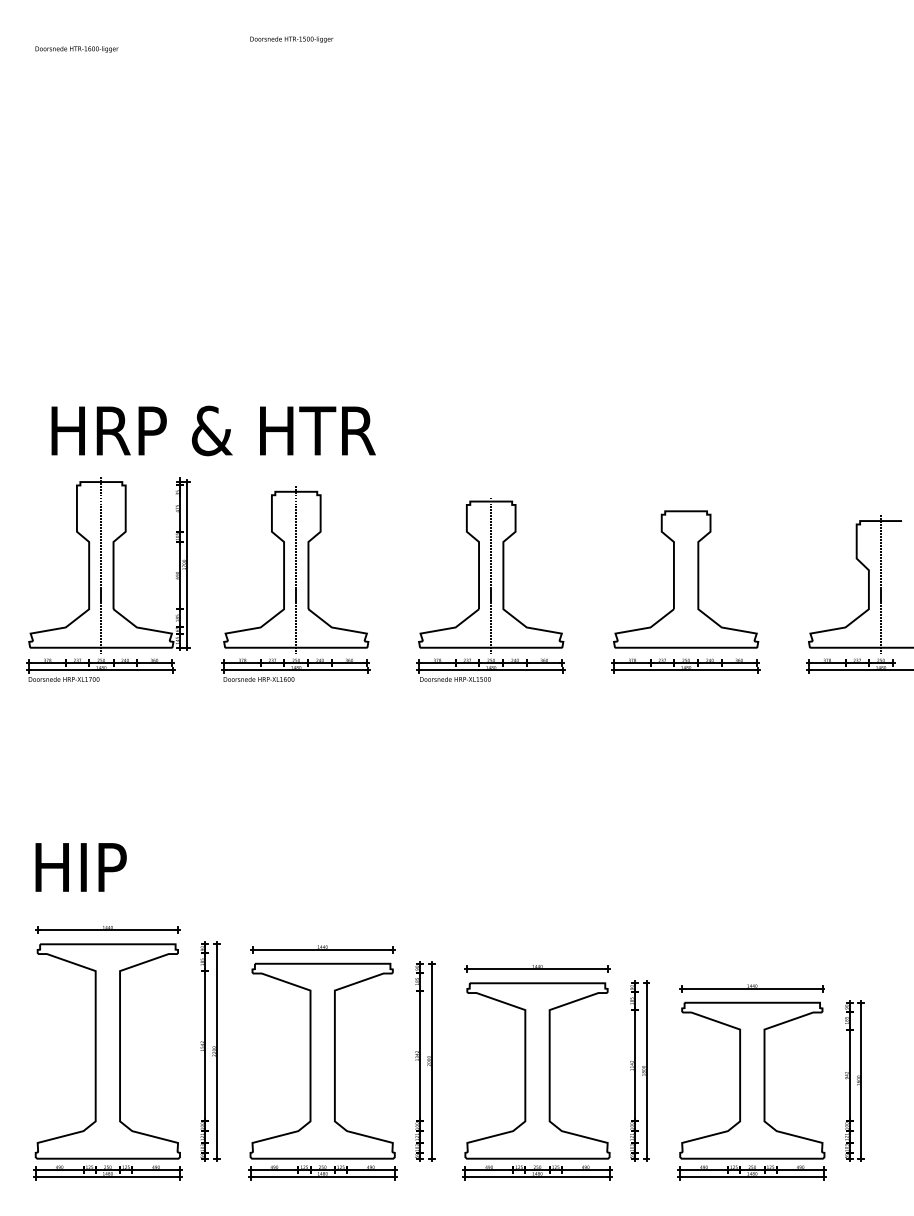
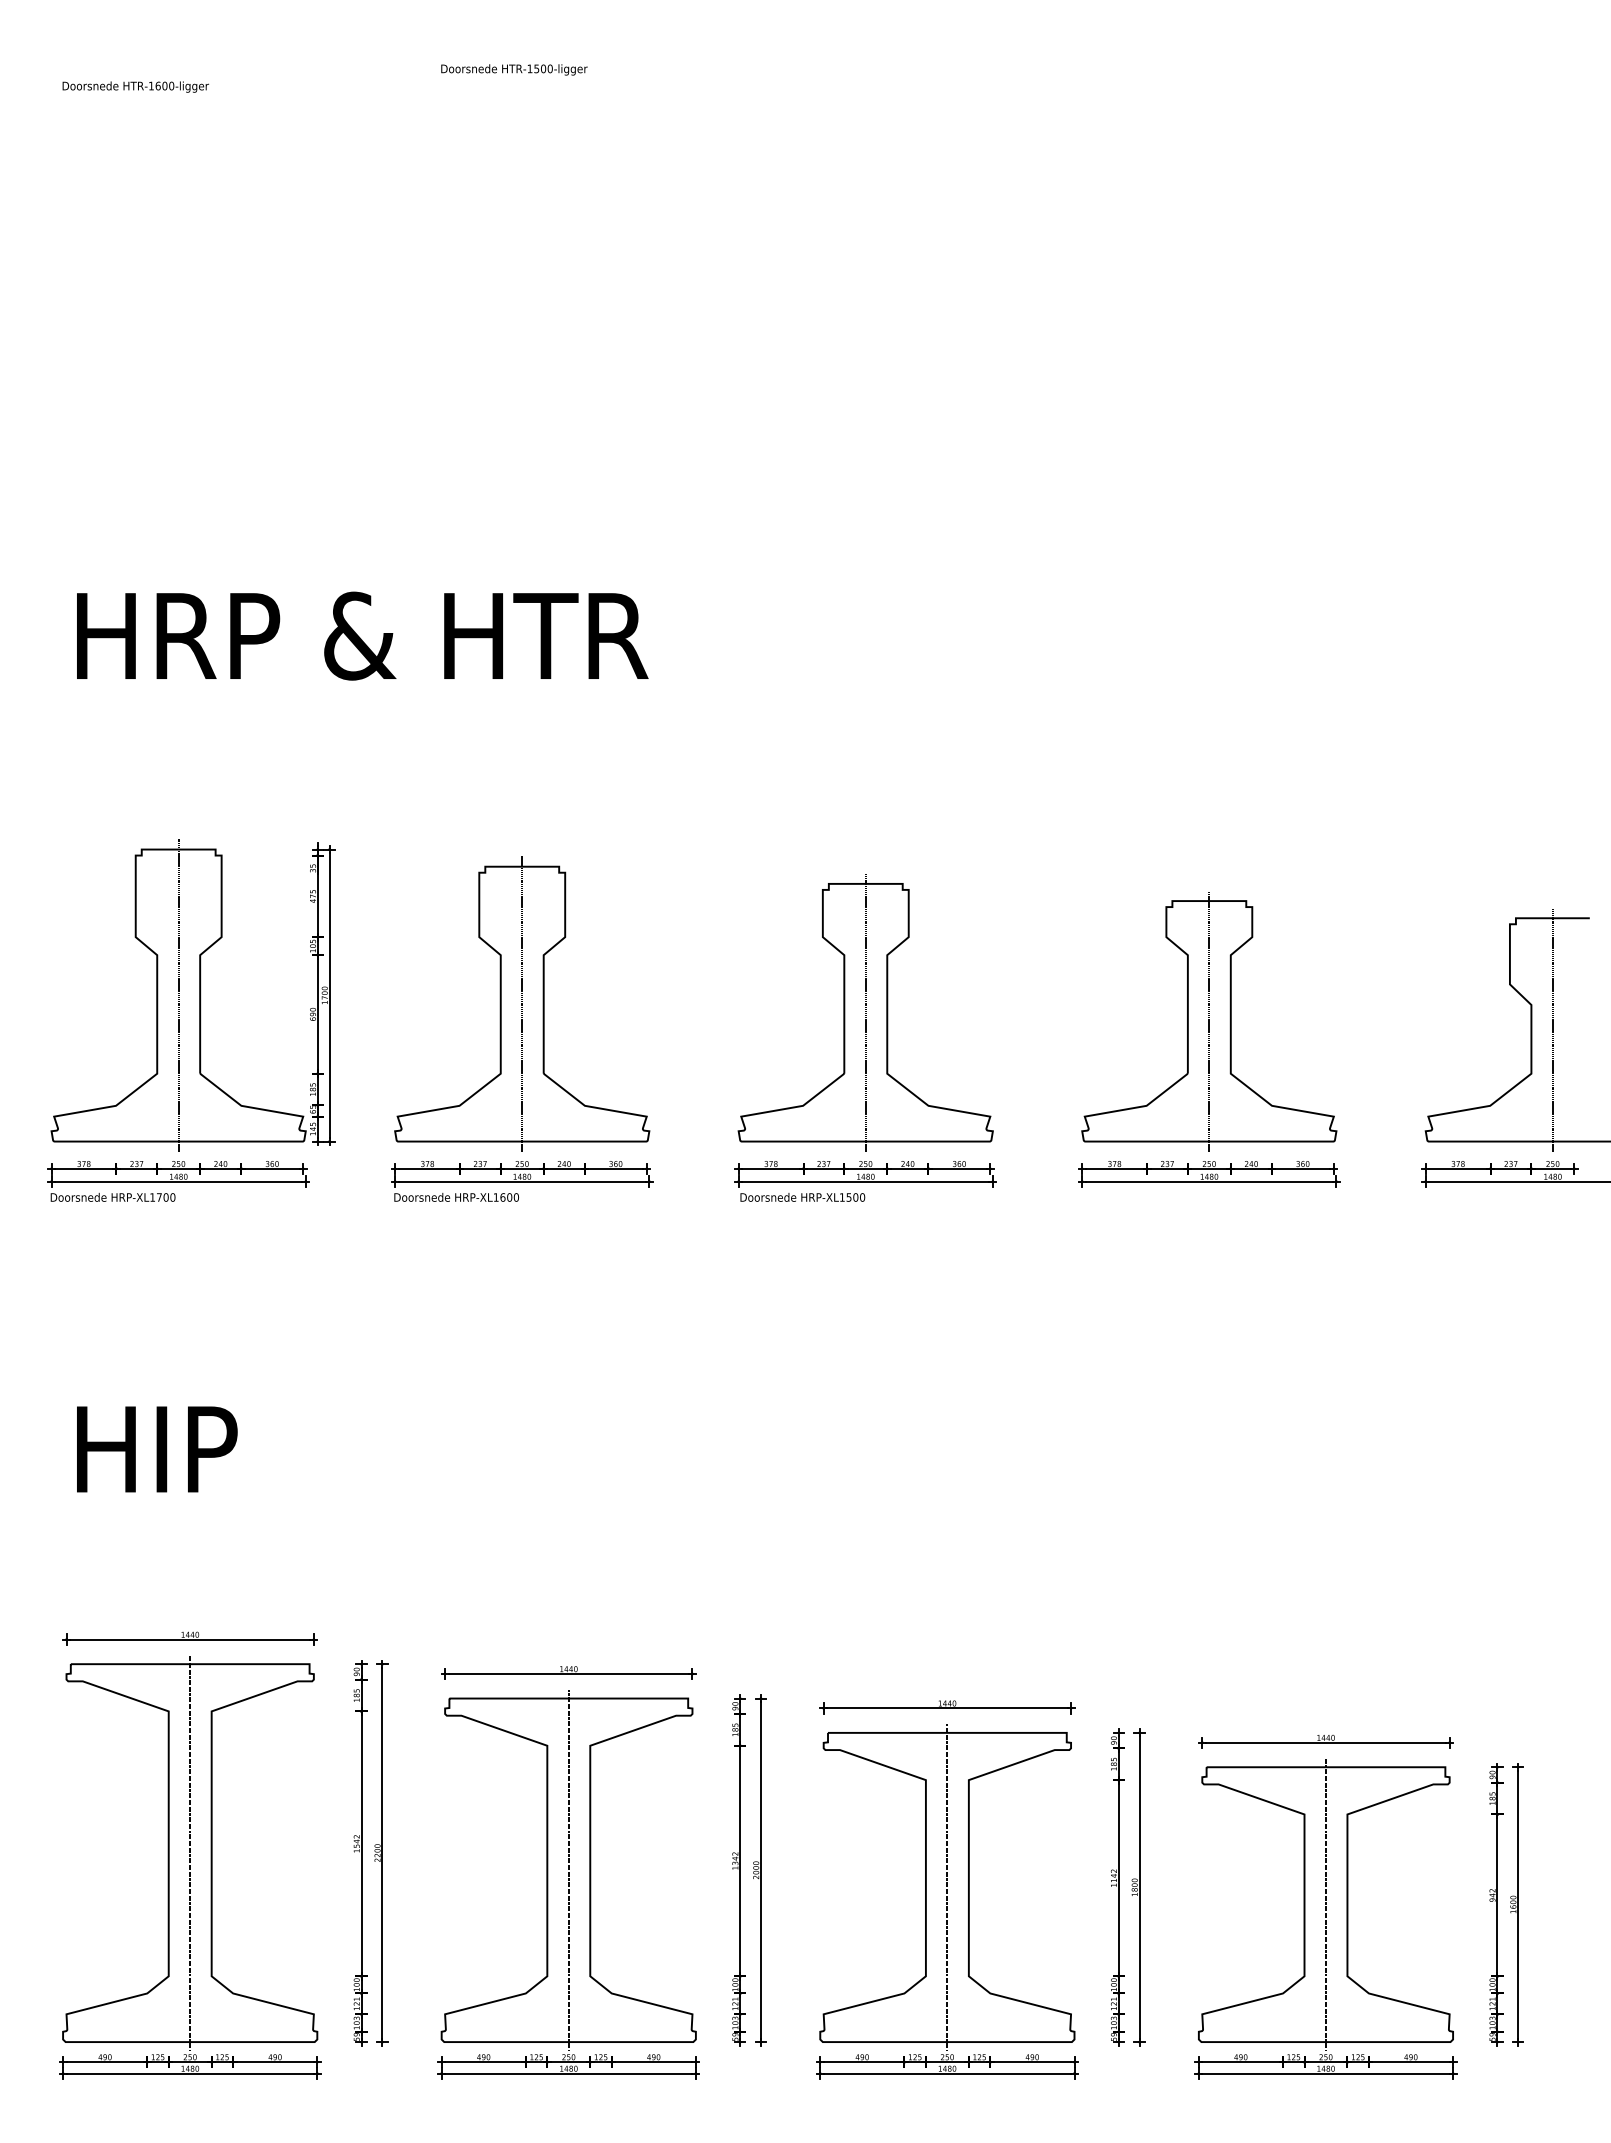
text: (213, 430) -> (362, 635), moved
line: (686, 579) -> (1209, 1021), added
text: (80, 867) -> (156, 1449), moved
line: (107, 1051) -> (189, 1853), added
line: (322, 1060) -> (568, 1868), added
line: (537, 1070) -> (947, 1886), added
line: (752, 1080) -> (1326, 1904), added

